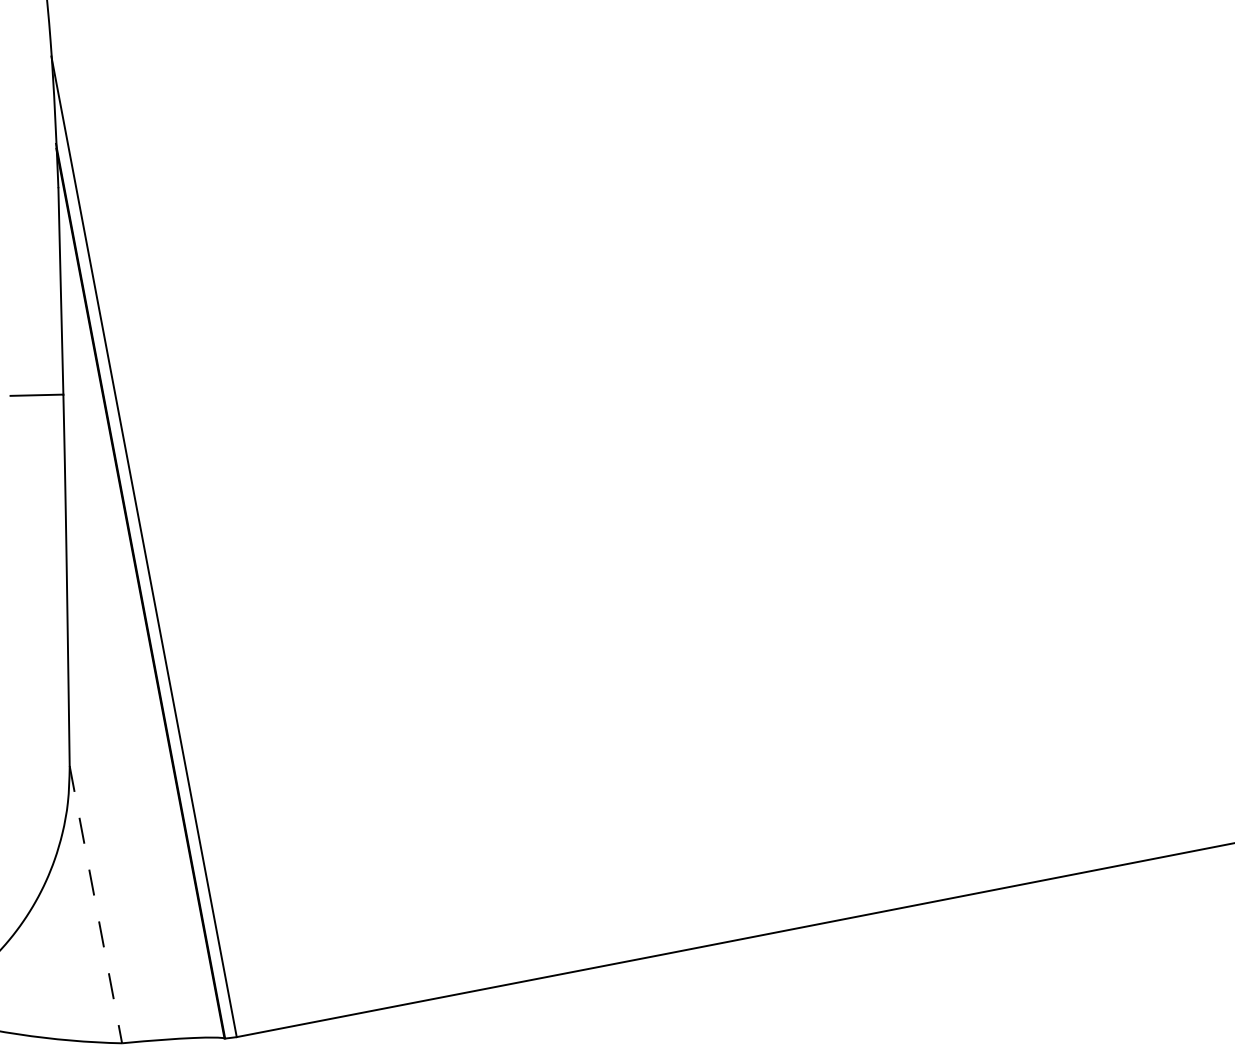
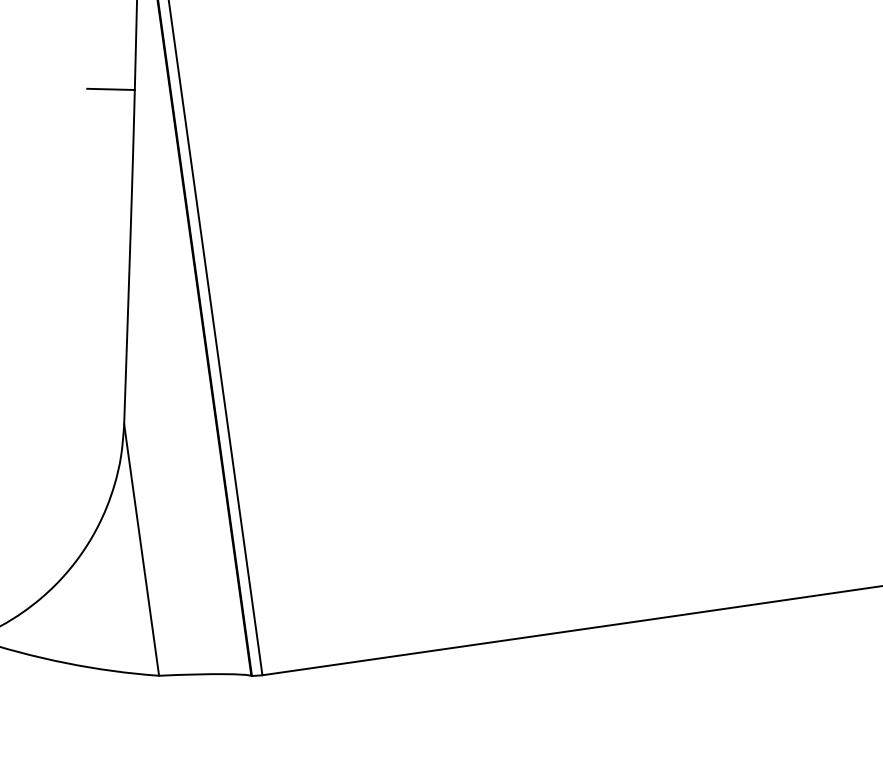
line: (96, 905) -> (142, 550), dashed -> solid

